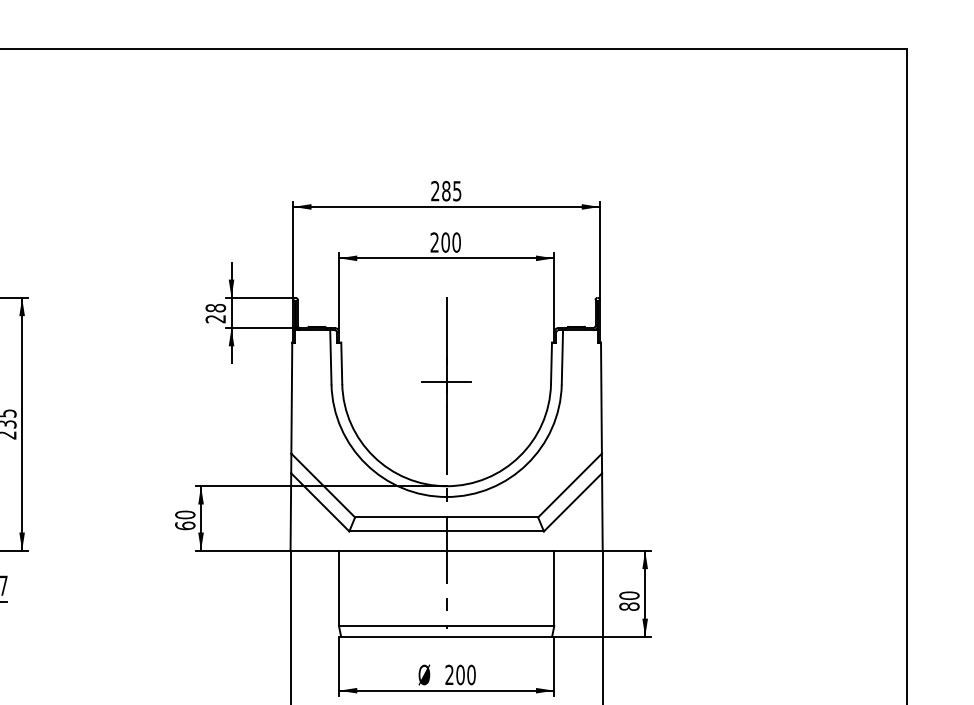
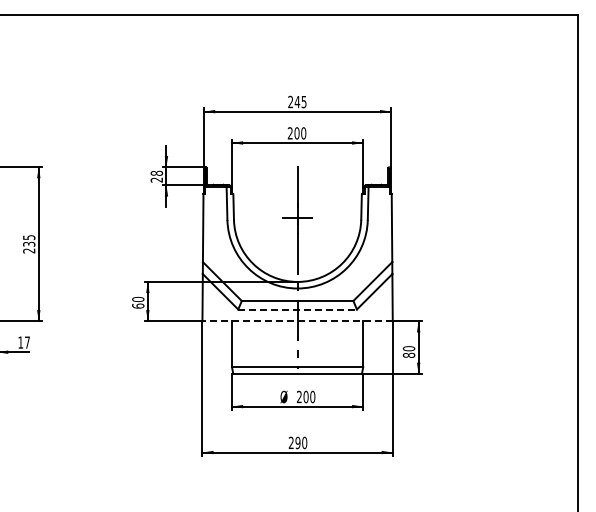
text: (446, 190) -> (297, 101), 285 -> 245
line: (448, 531) -> (298, 309), solid -> dashed
line: (446, 551) -> (297, 321), solid -> dashed

